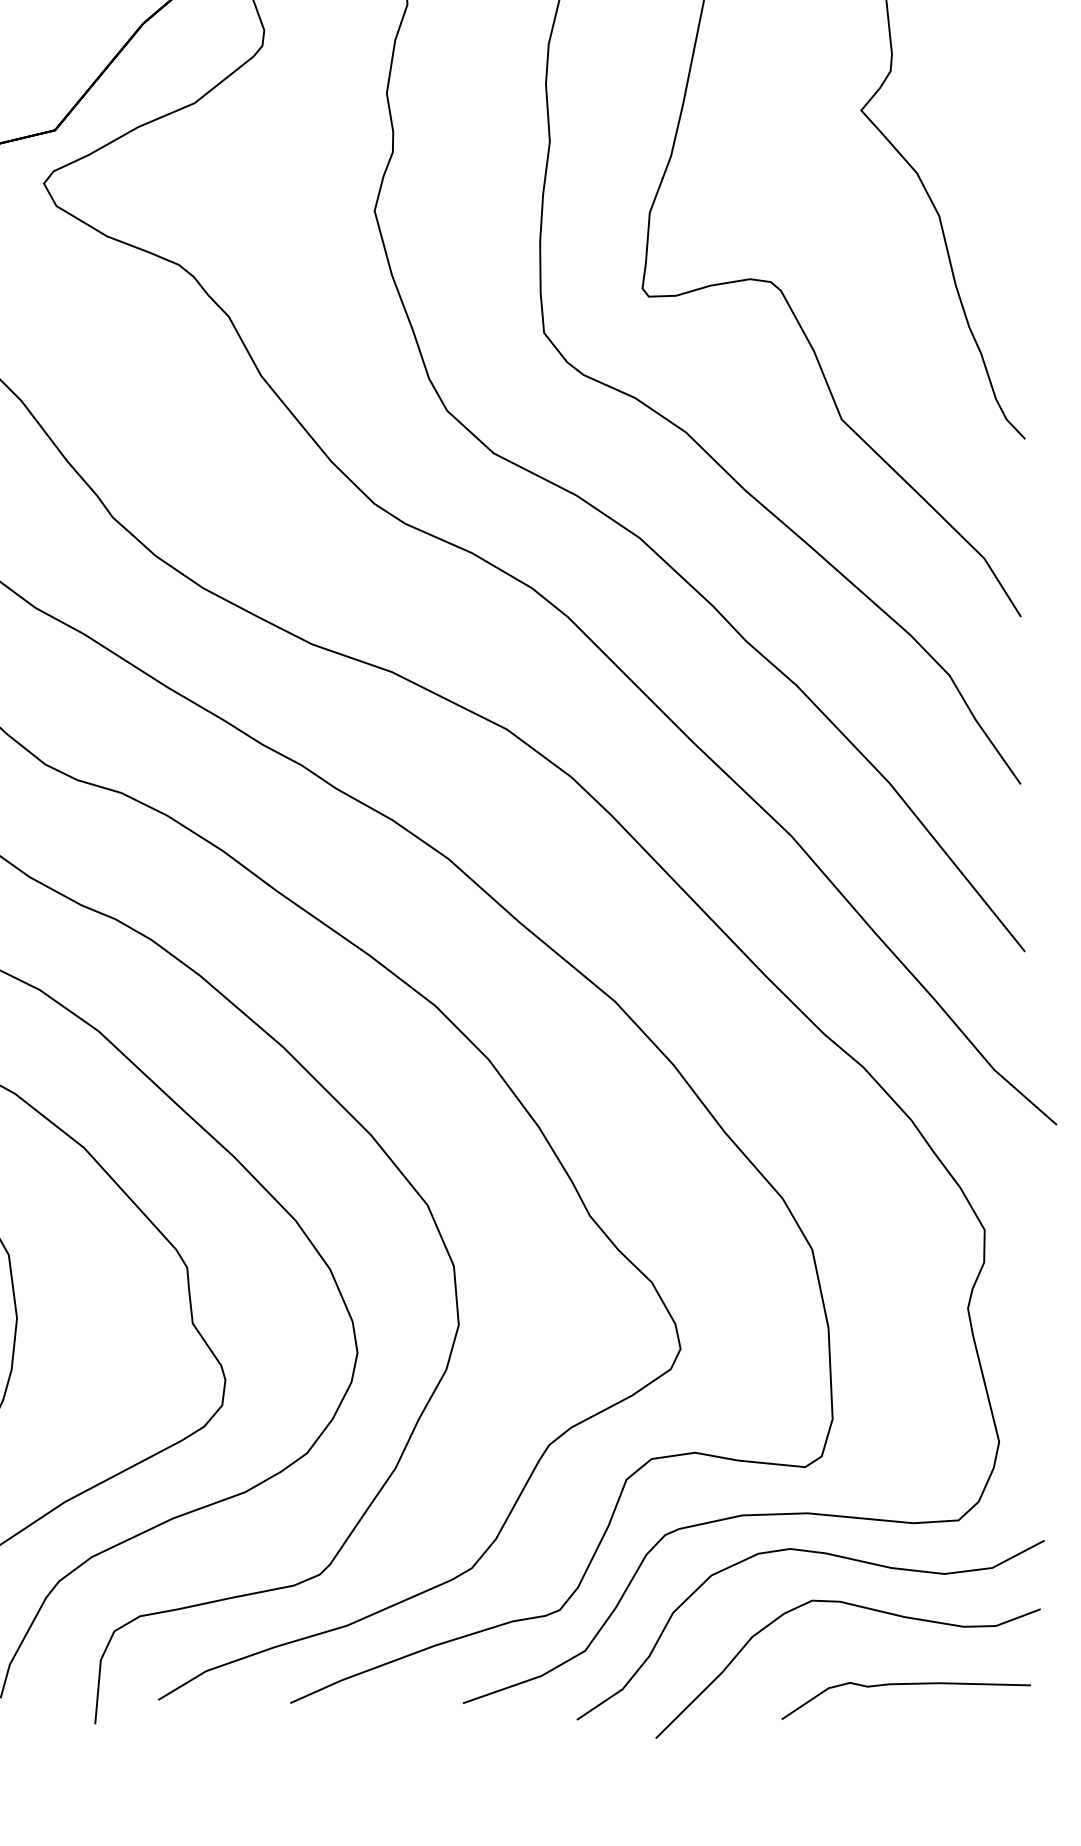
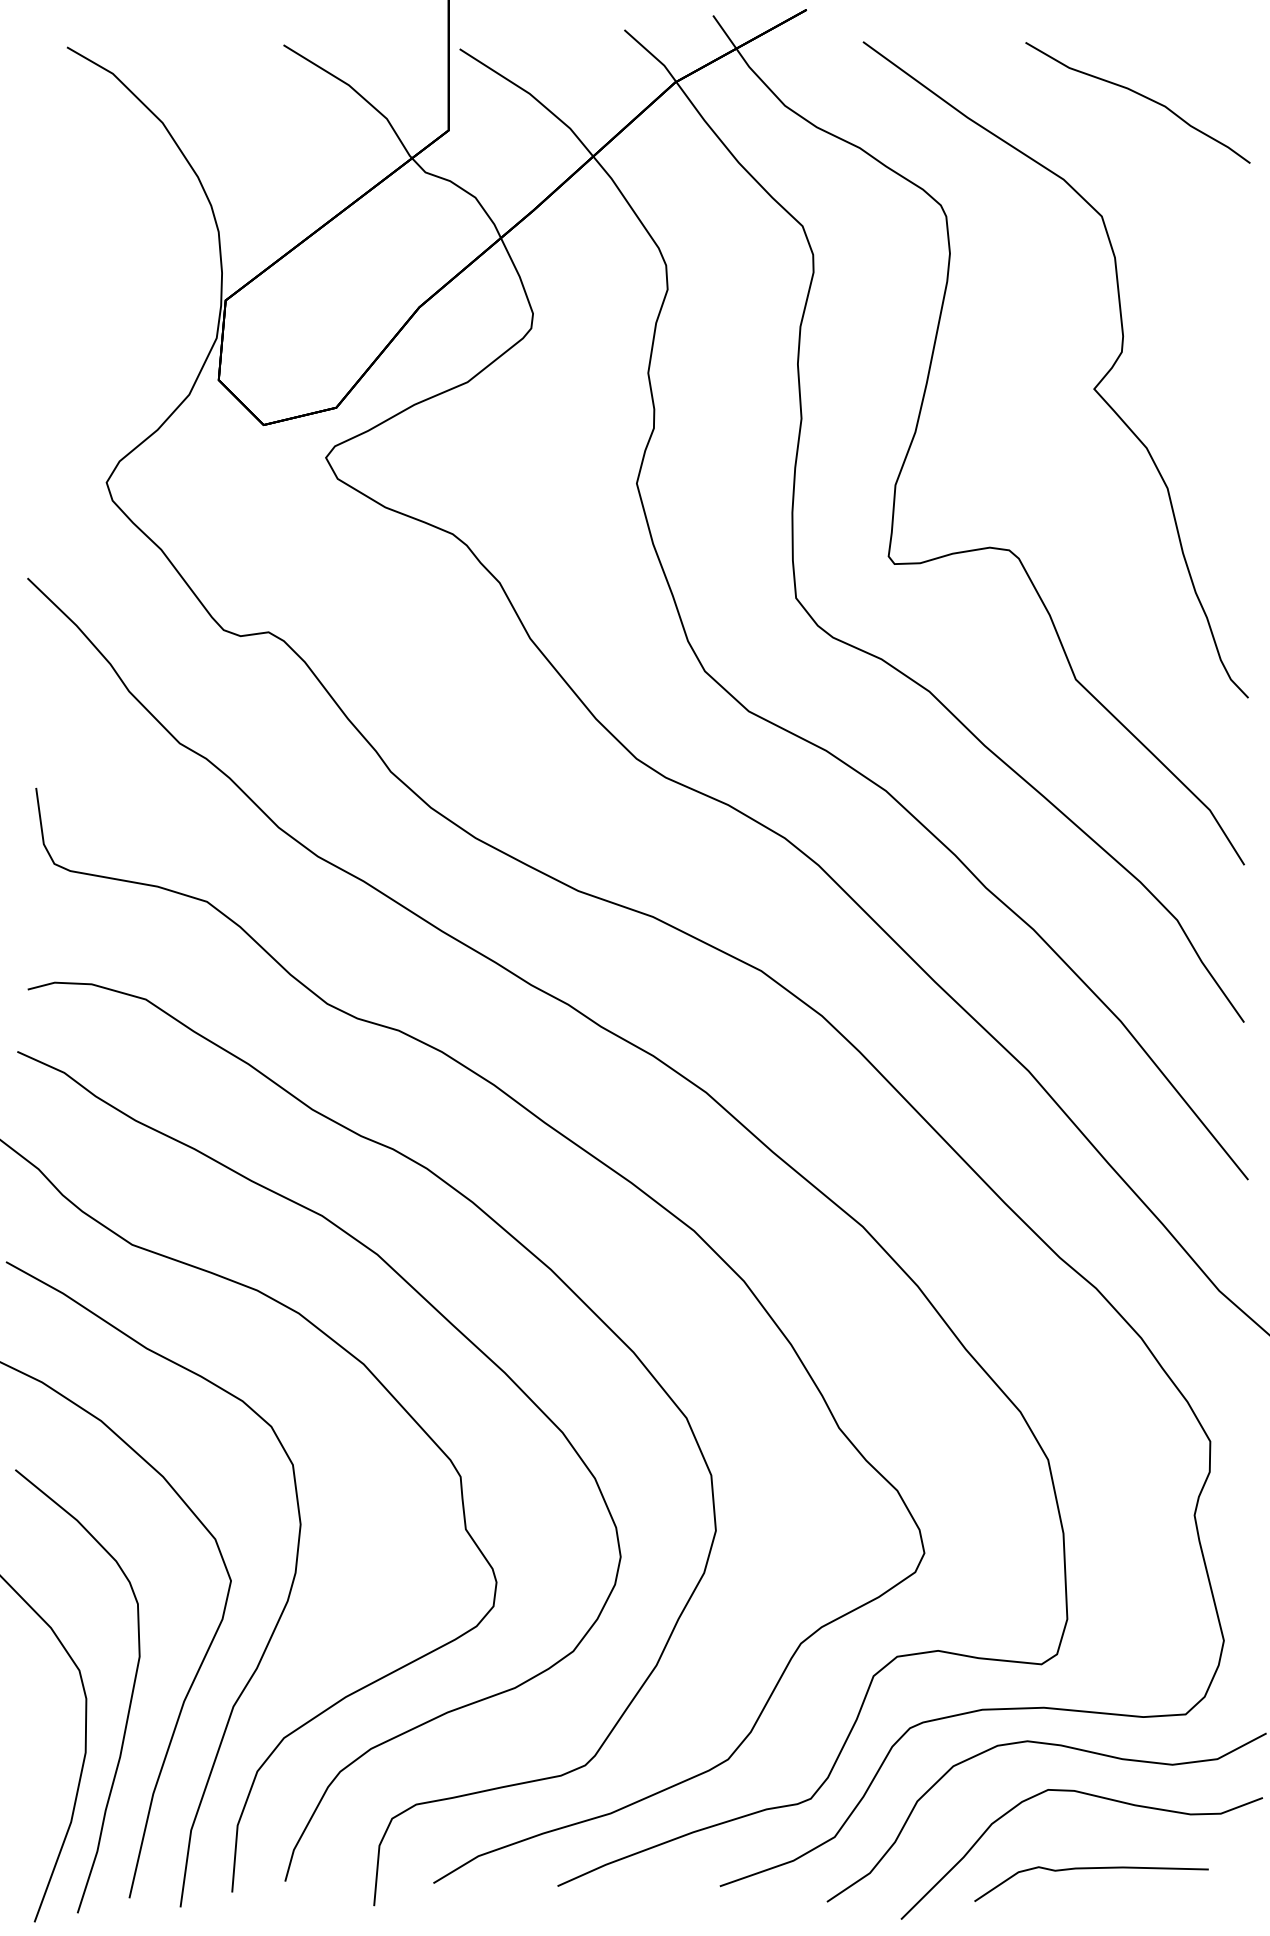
curve: (905, 1685) -> (1090, 1869), moved

